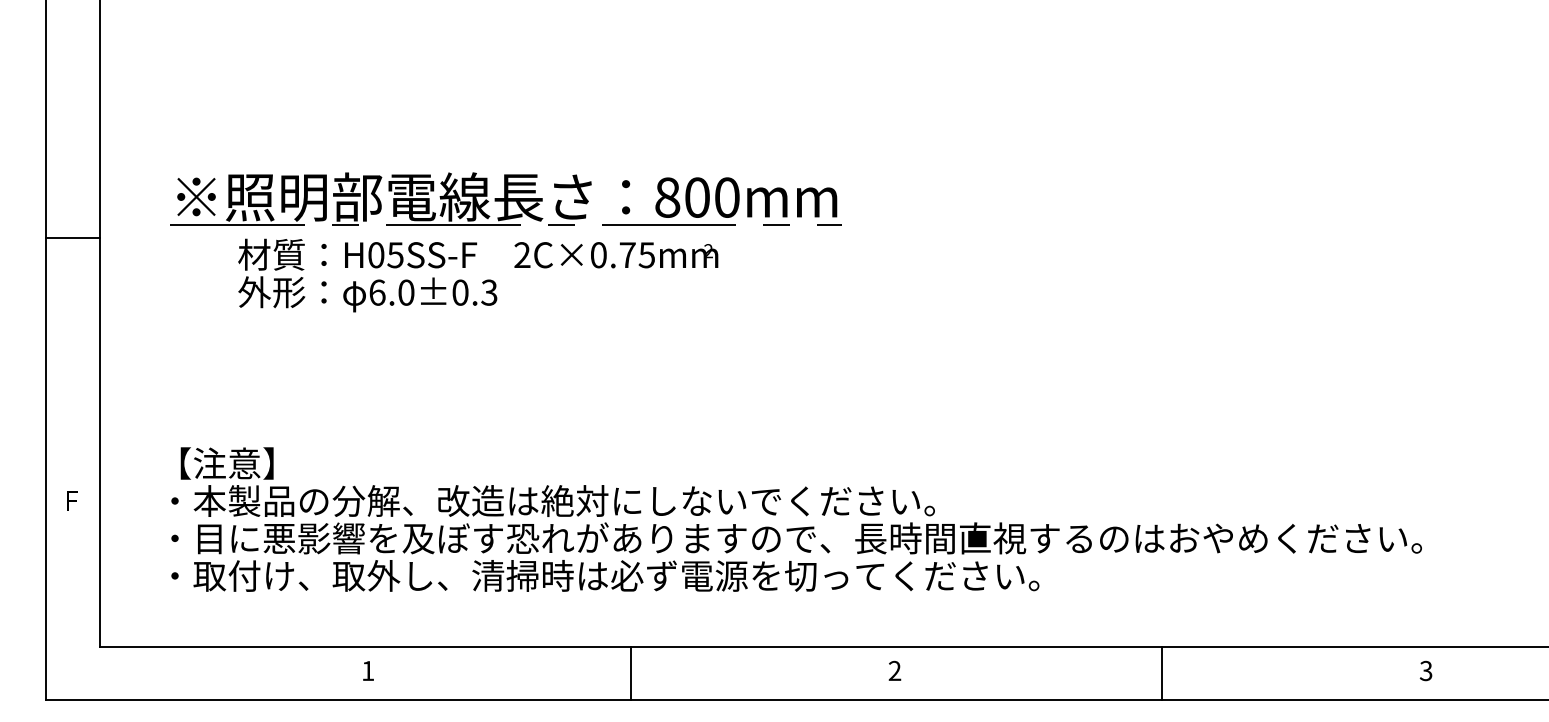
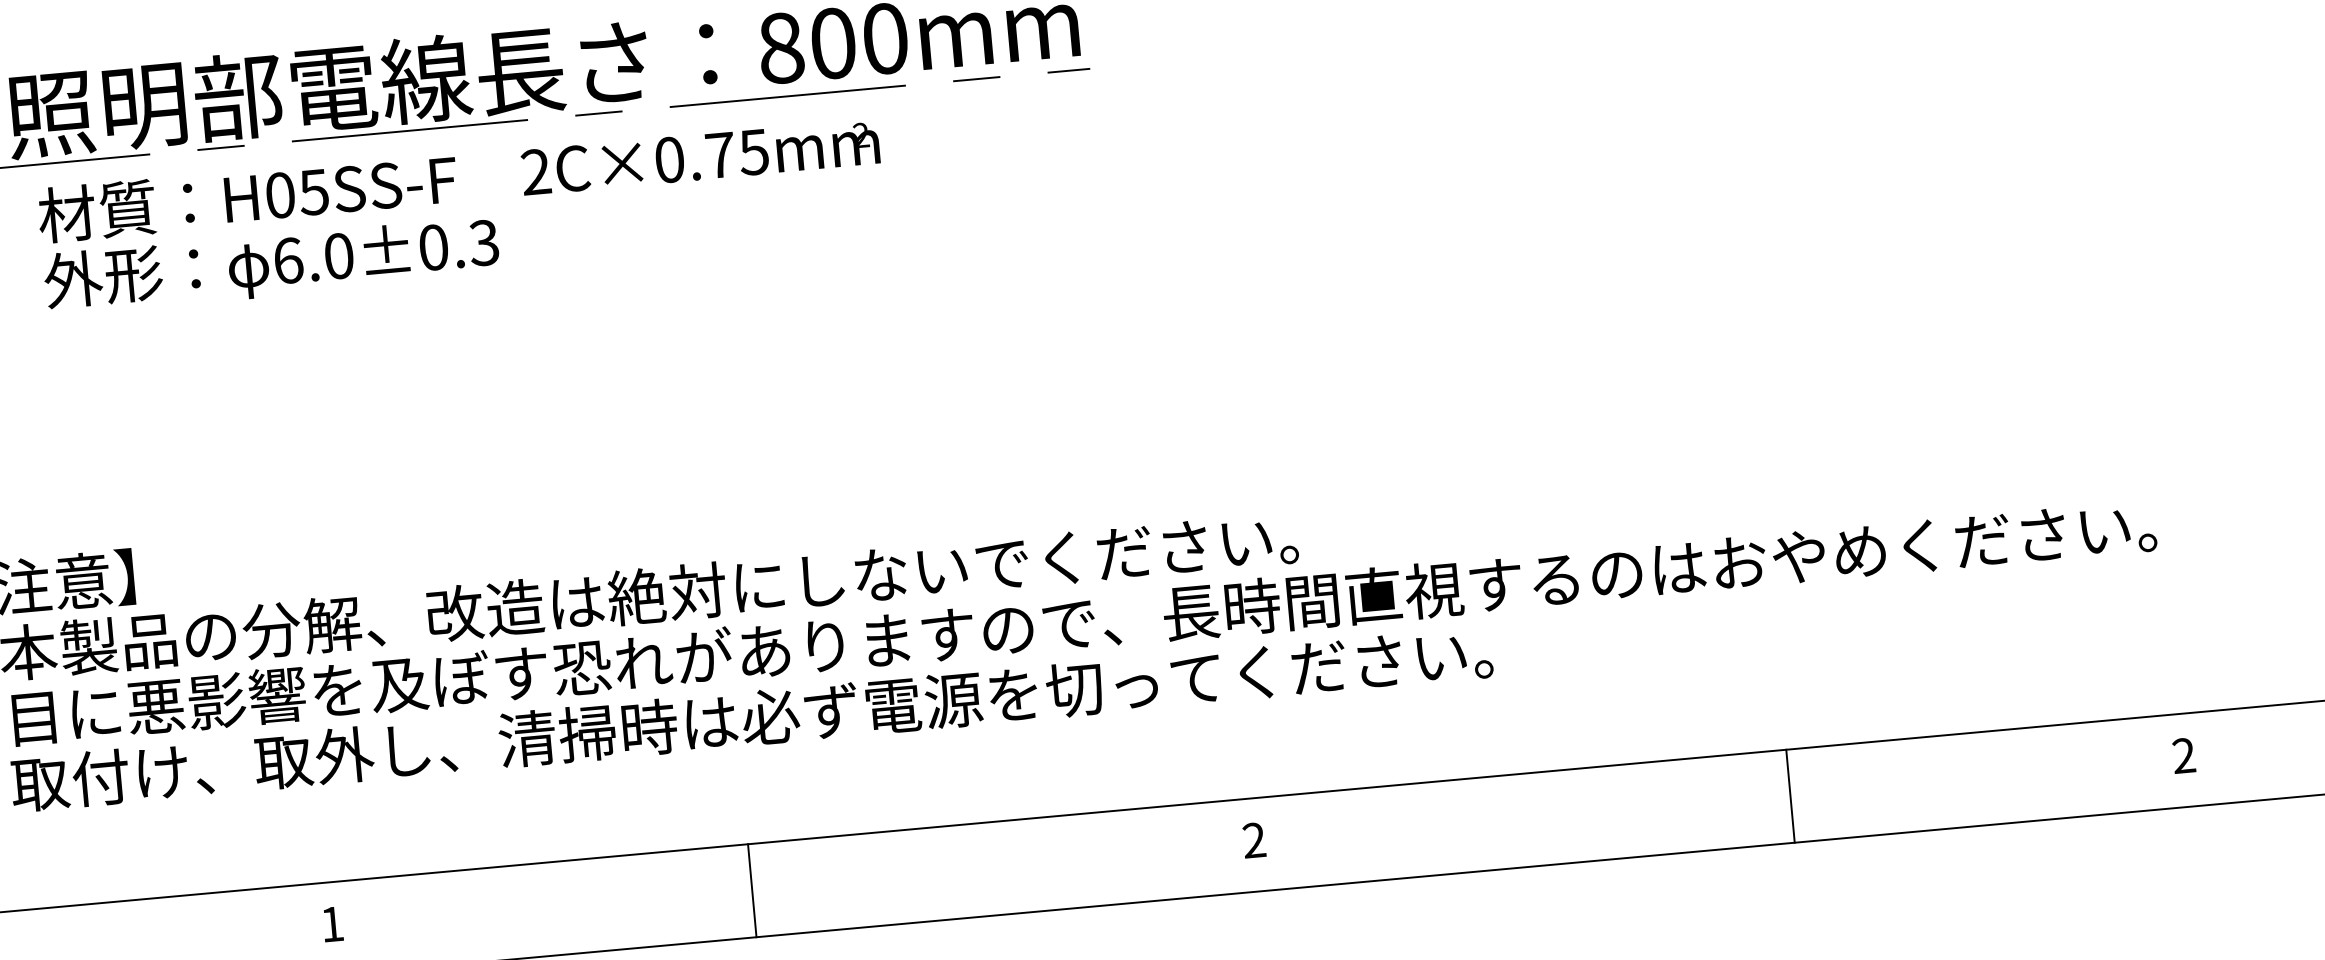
text: (1425, 671) -> (2182, 756), 3 -> 2
line: (630, 673) -> (751, 890), moved
line: (1162, 673) -> (1791, 796), moved

